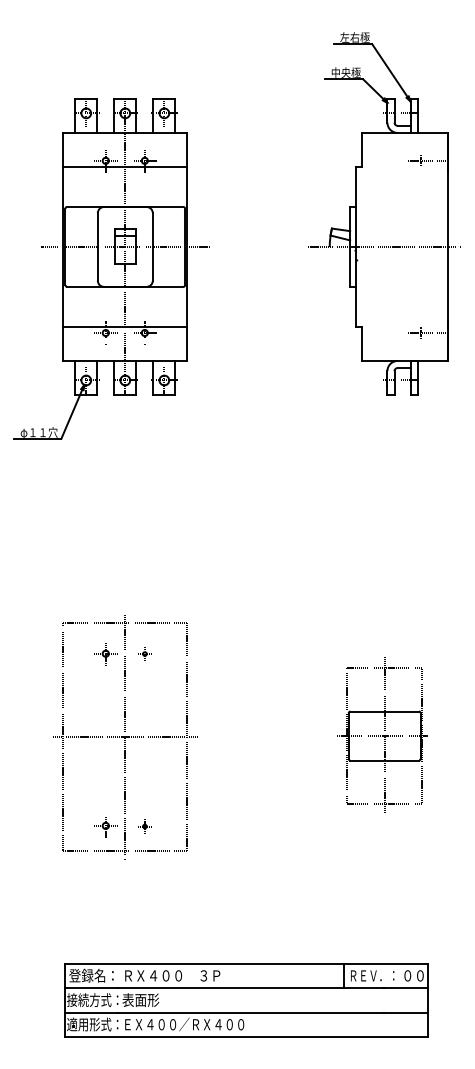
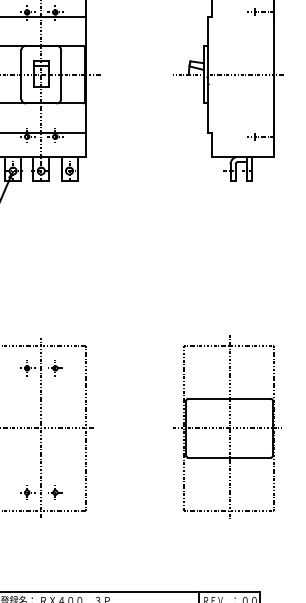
part: (144, 654) -> (55, 368), size x1.67
part: (382, 734) -> (226, 426), size x1.67
part: (144, 827) -> (55, 493), size x1.67

